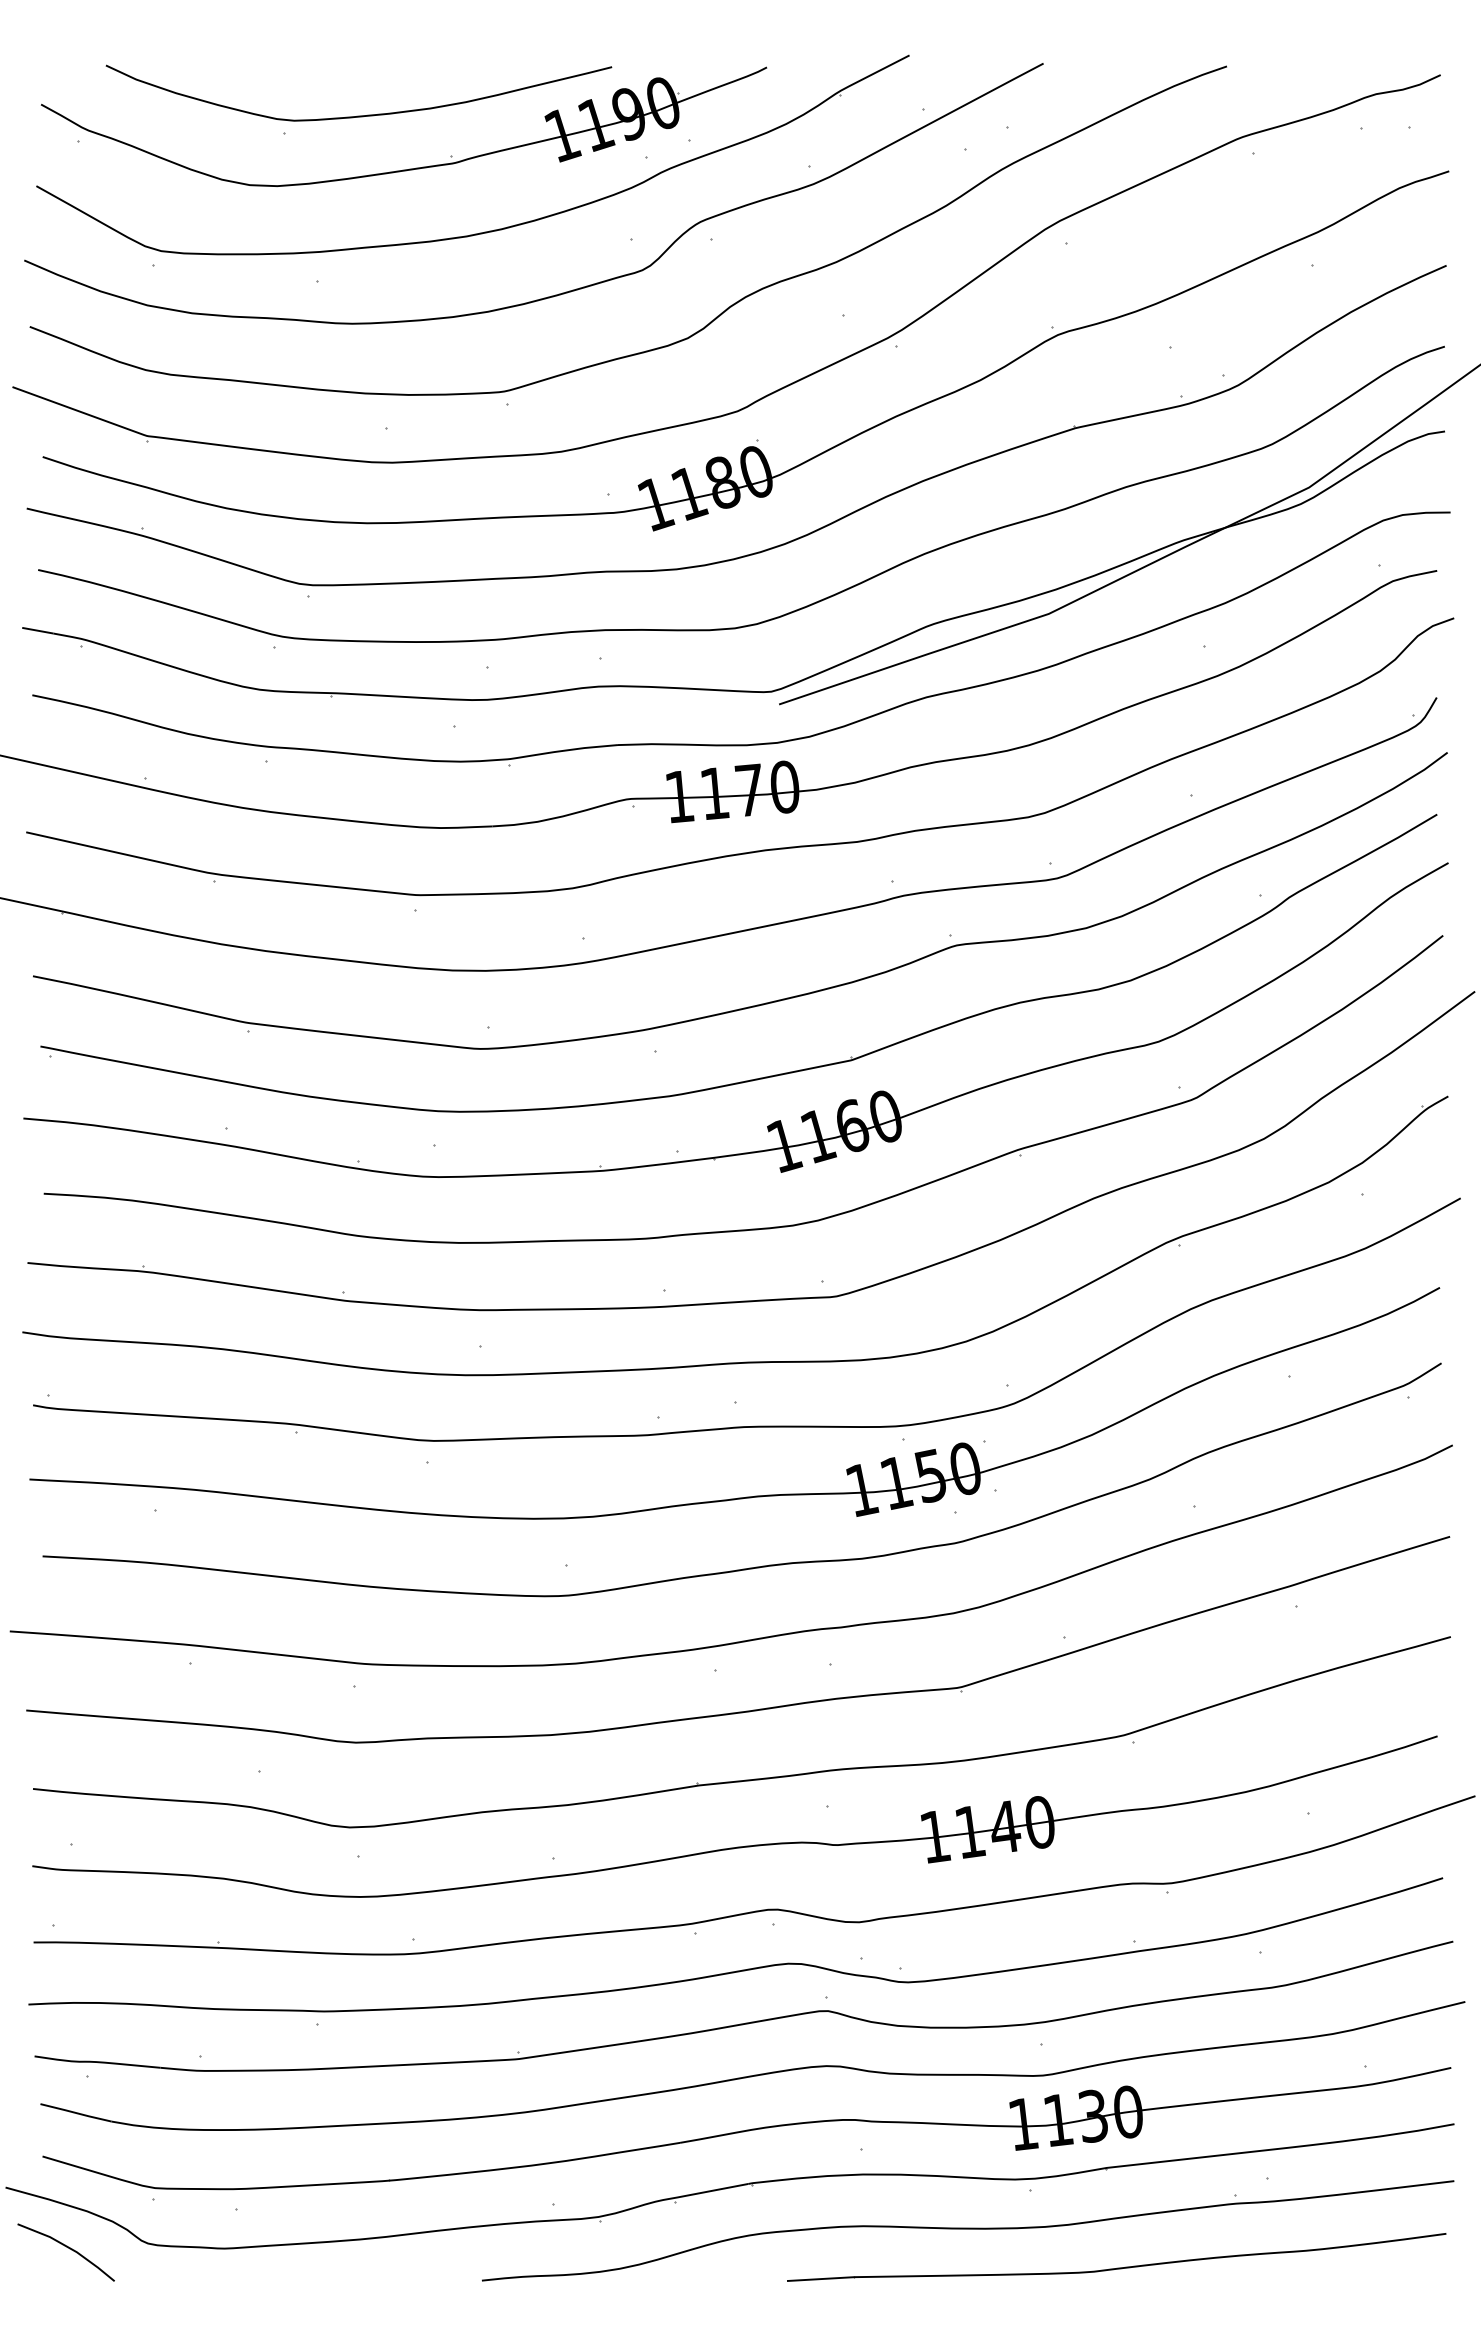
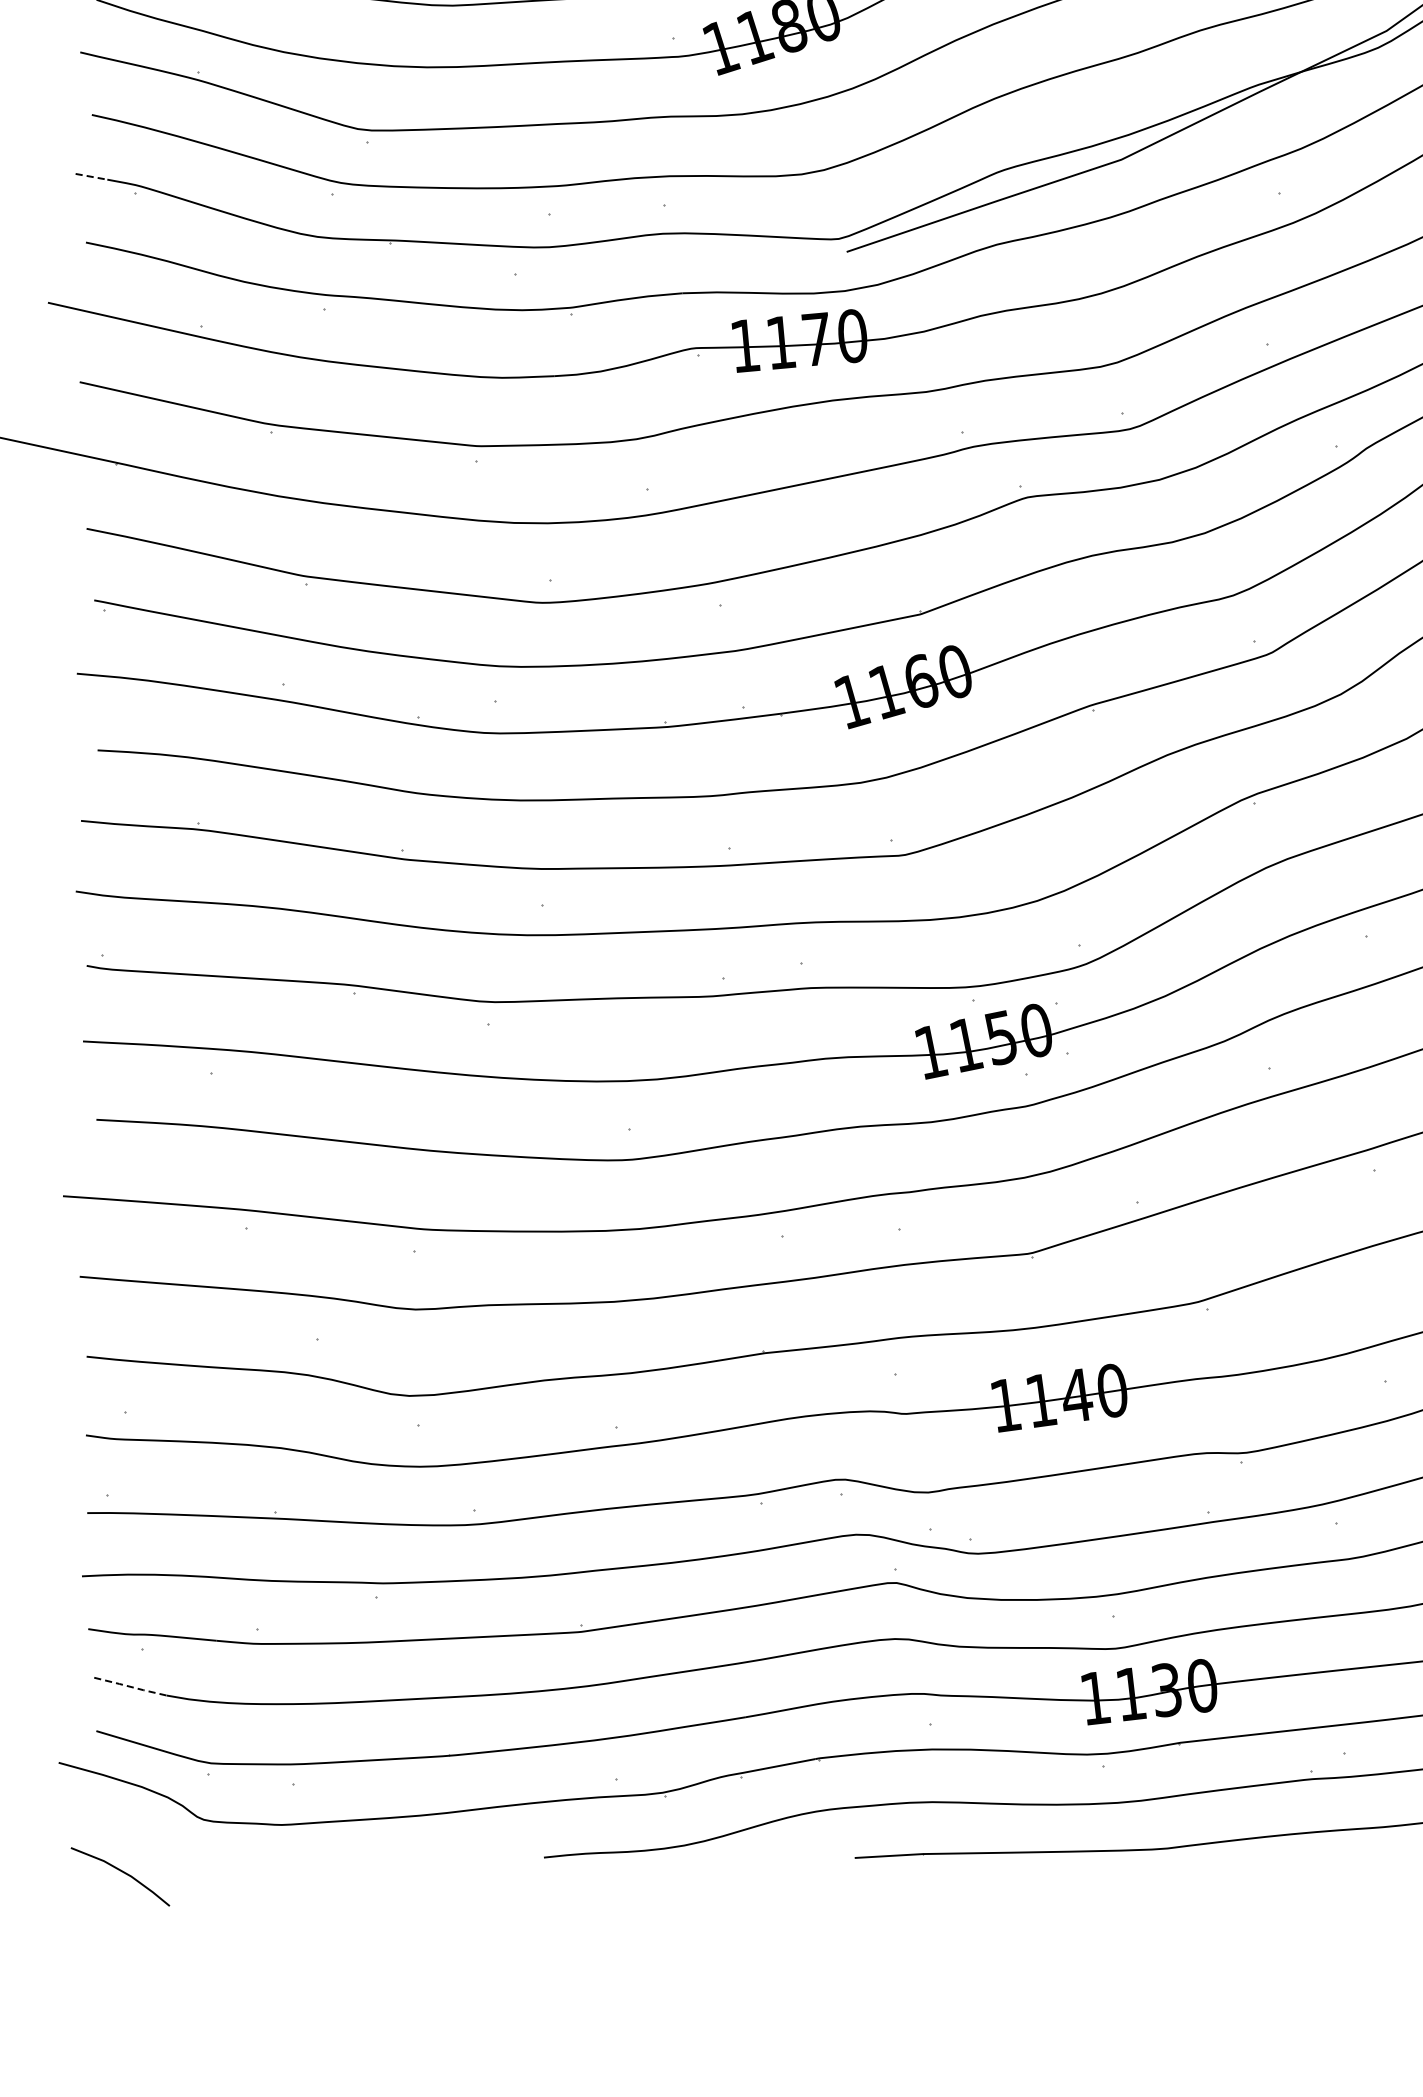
line: (37, 630) -> (91, 176), solid -> dashed
line: (76, 2113) -> (130, 1687), solid -> dashed
line: (68, 2248) -> (122, 1872), moved

